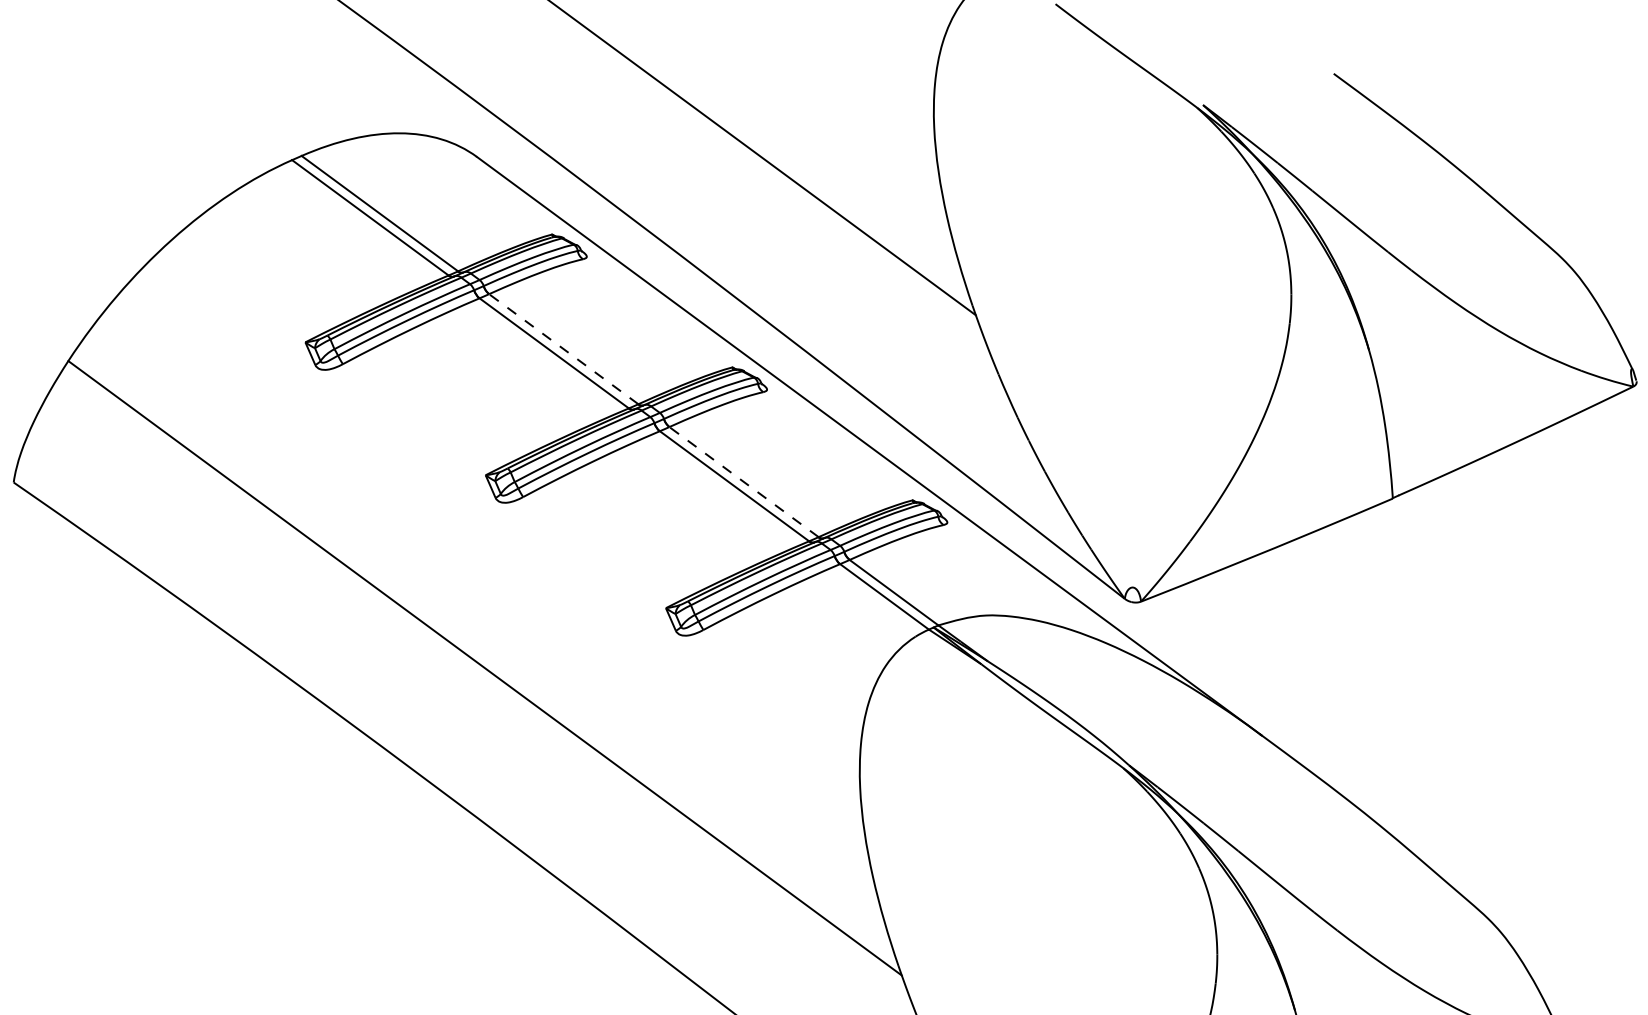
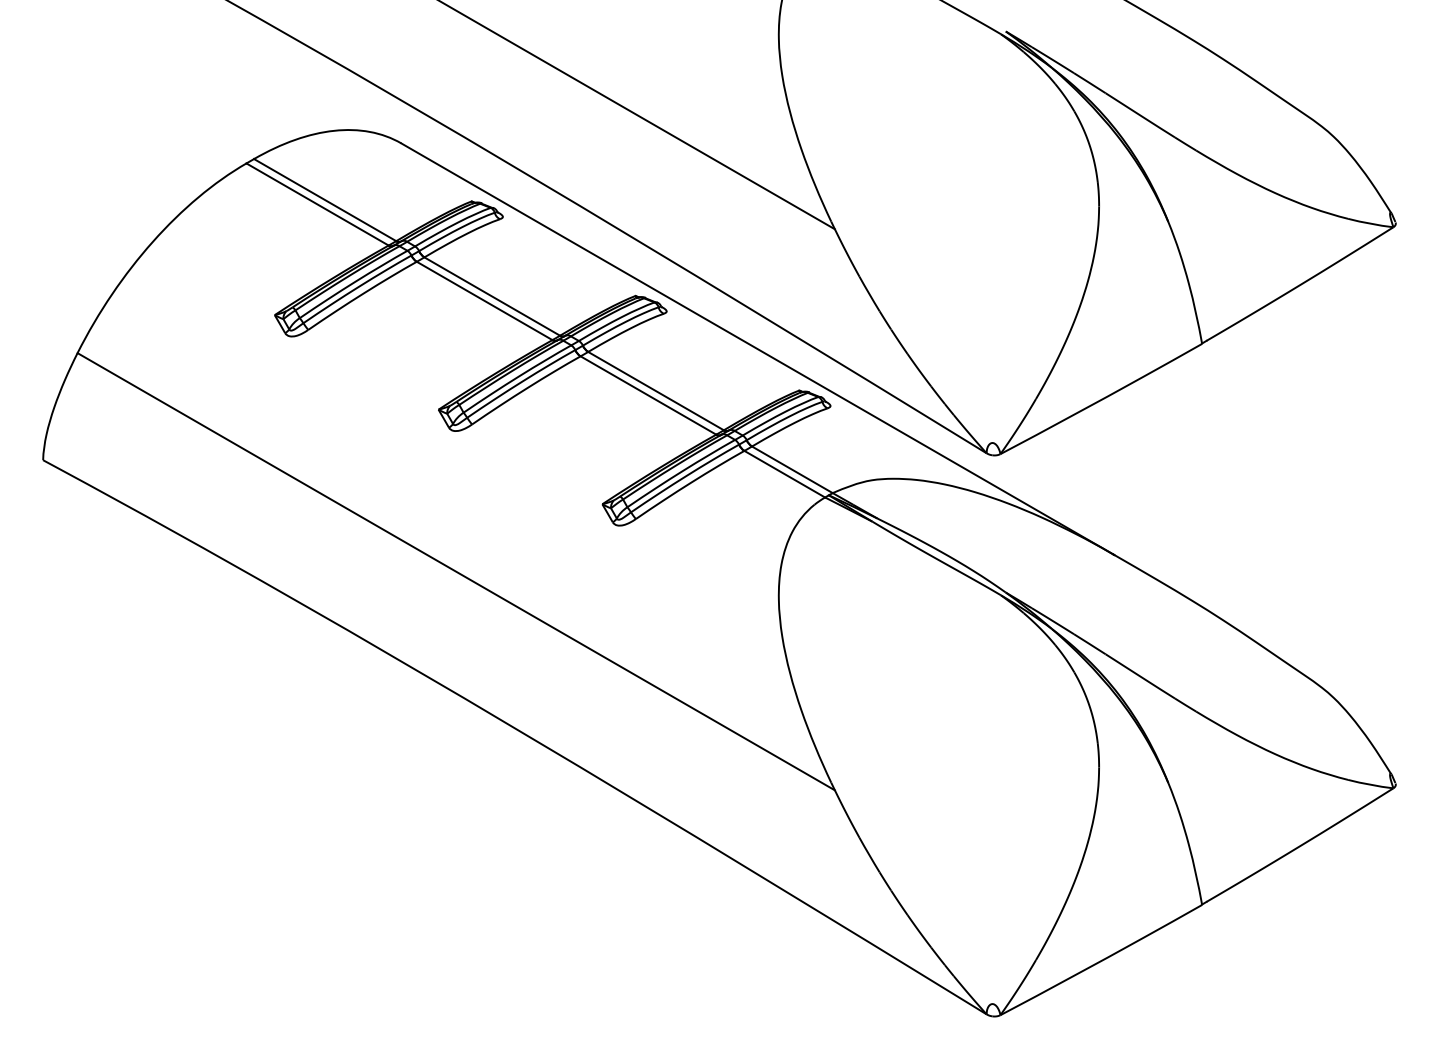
line: (562, 349) -> (491, 296), dashed -> solid
line: (743, 481) -> (655, 390), dashed -> solid

